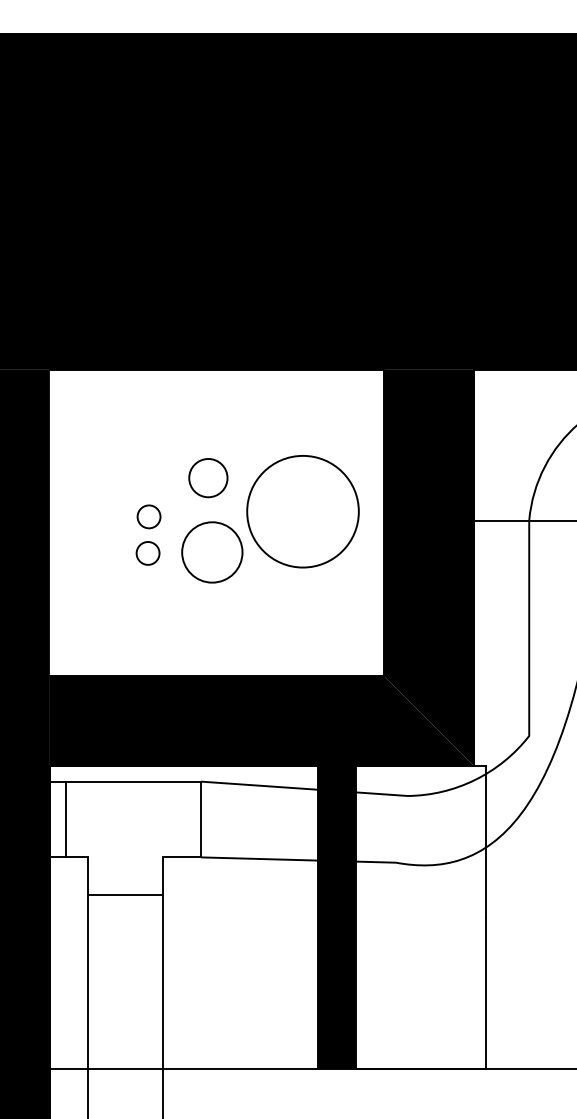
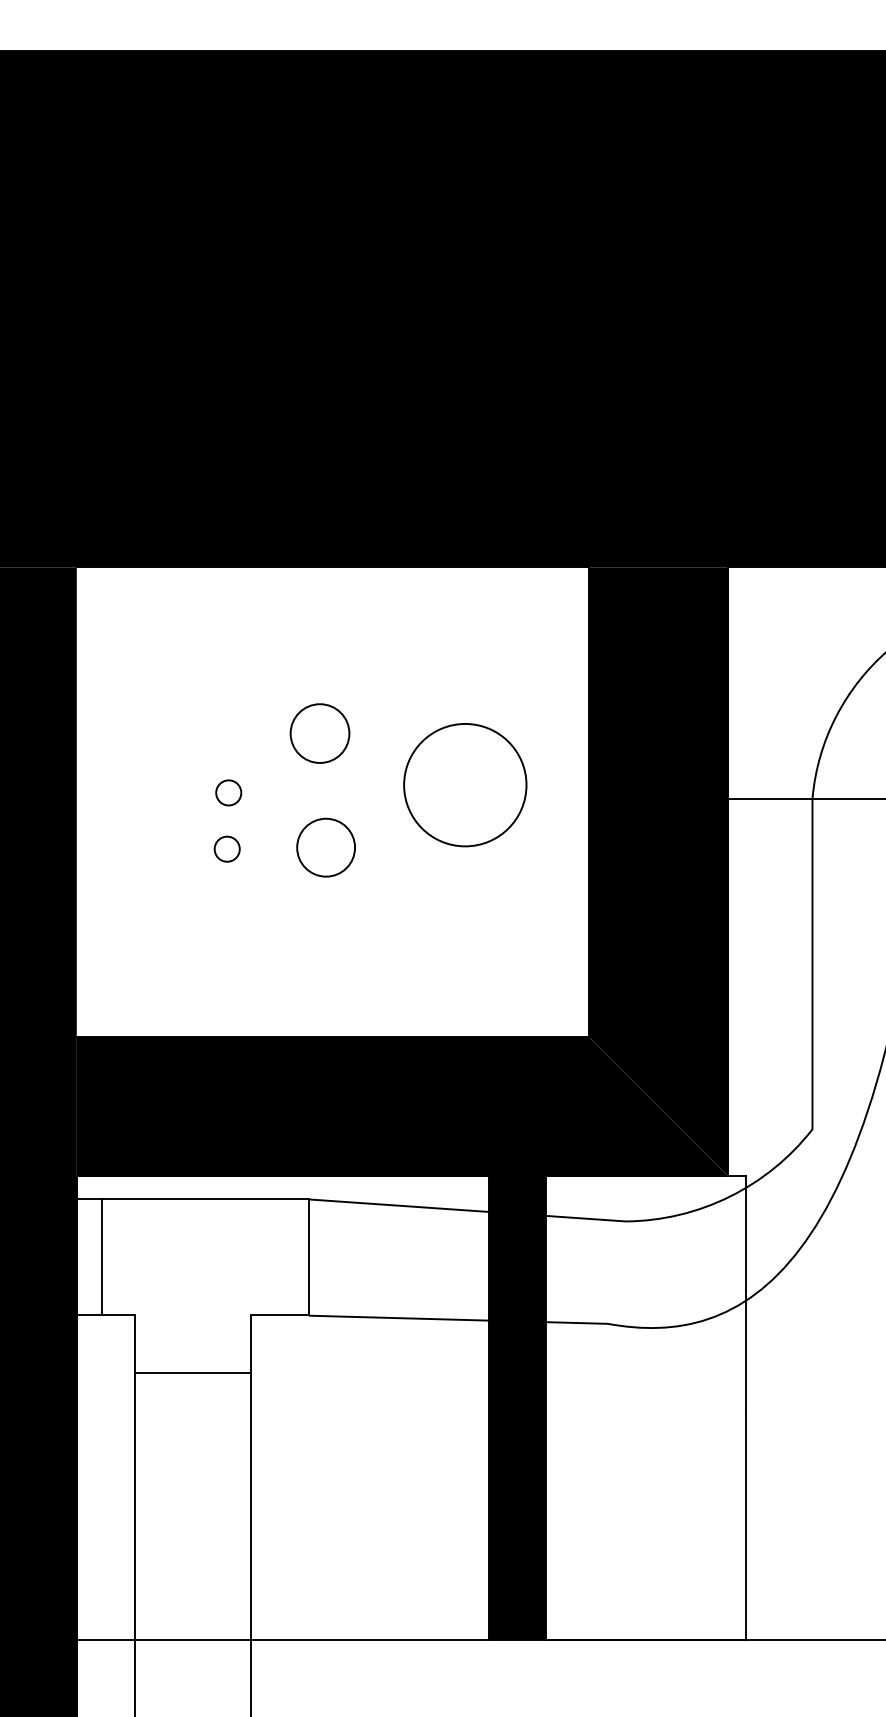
circle: (302, 511) -> (464, 784), size x0.71
circle: (148, 516) -> (228, 792), size x0.71
circle: (212, 552) -> (326, 847), size x0.62
circle: (147, 553) -> (226, 849), size x0.71

